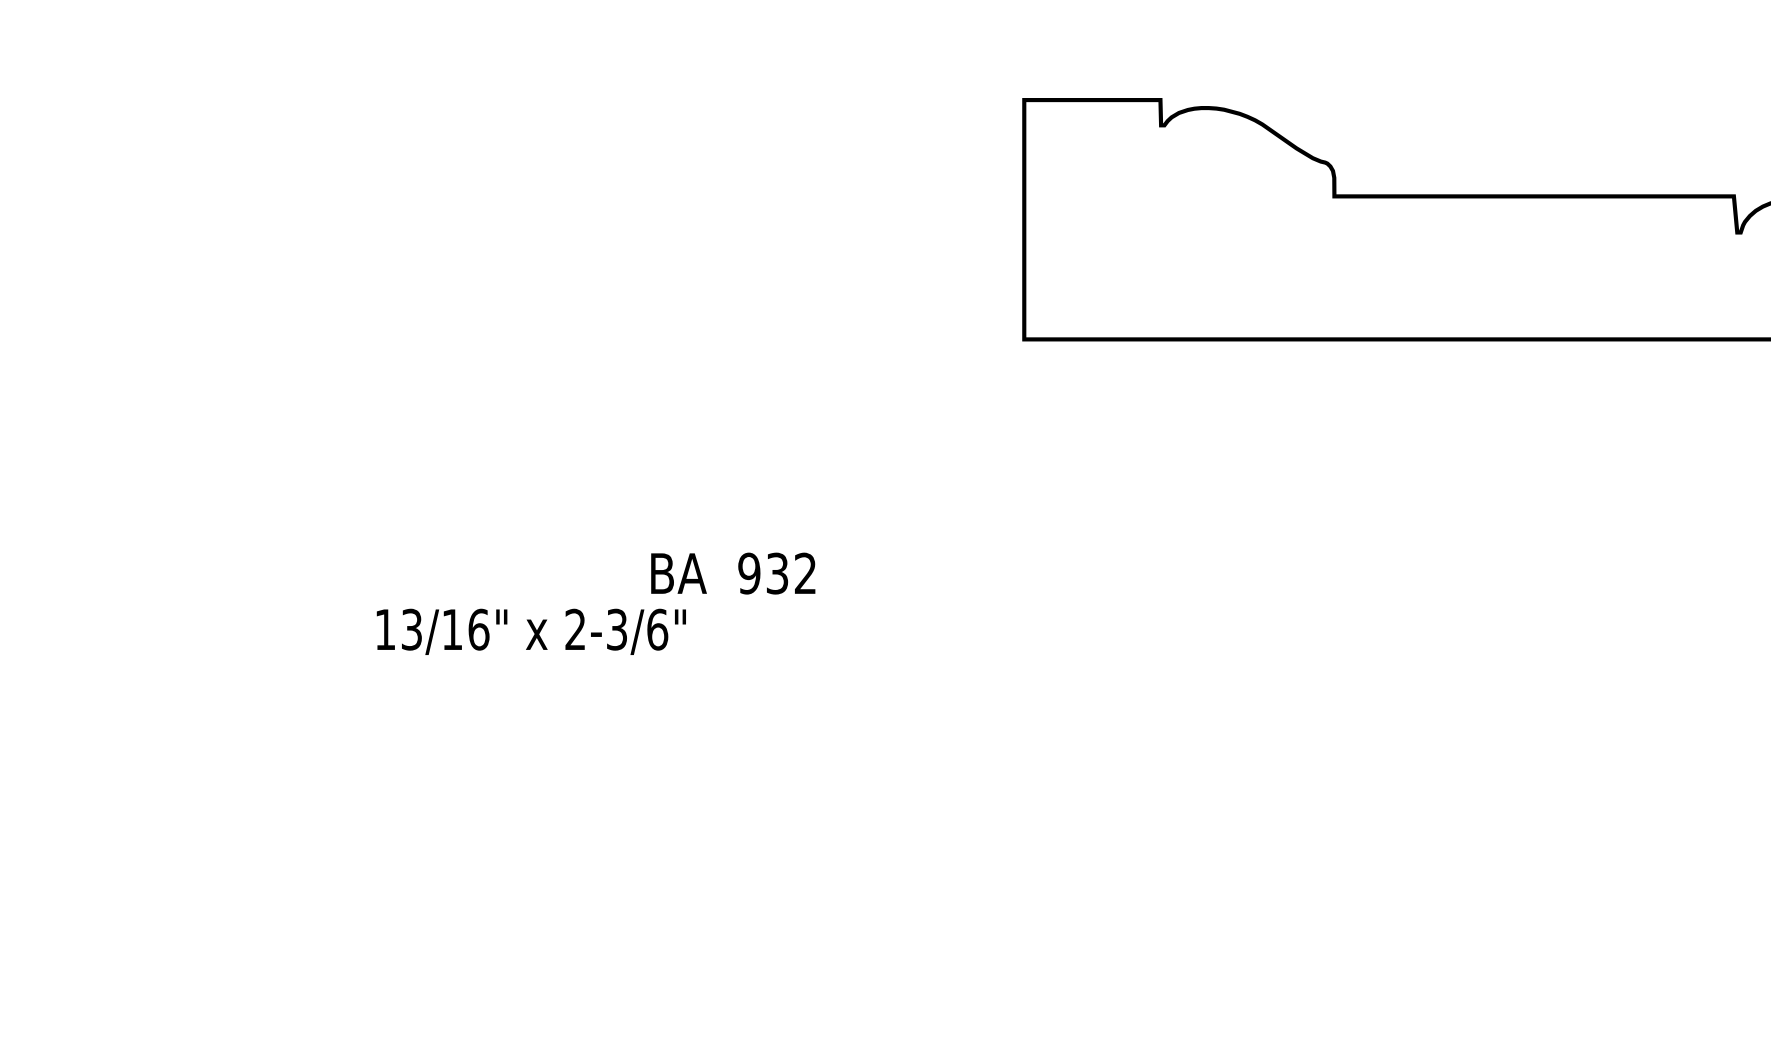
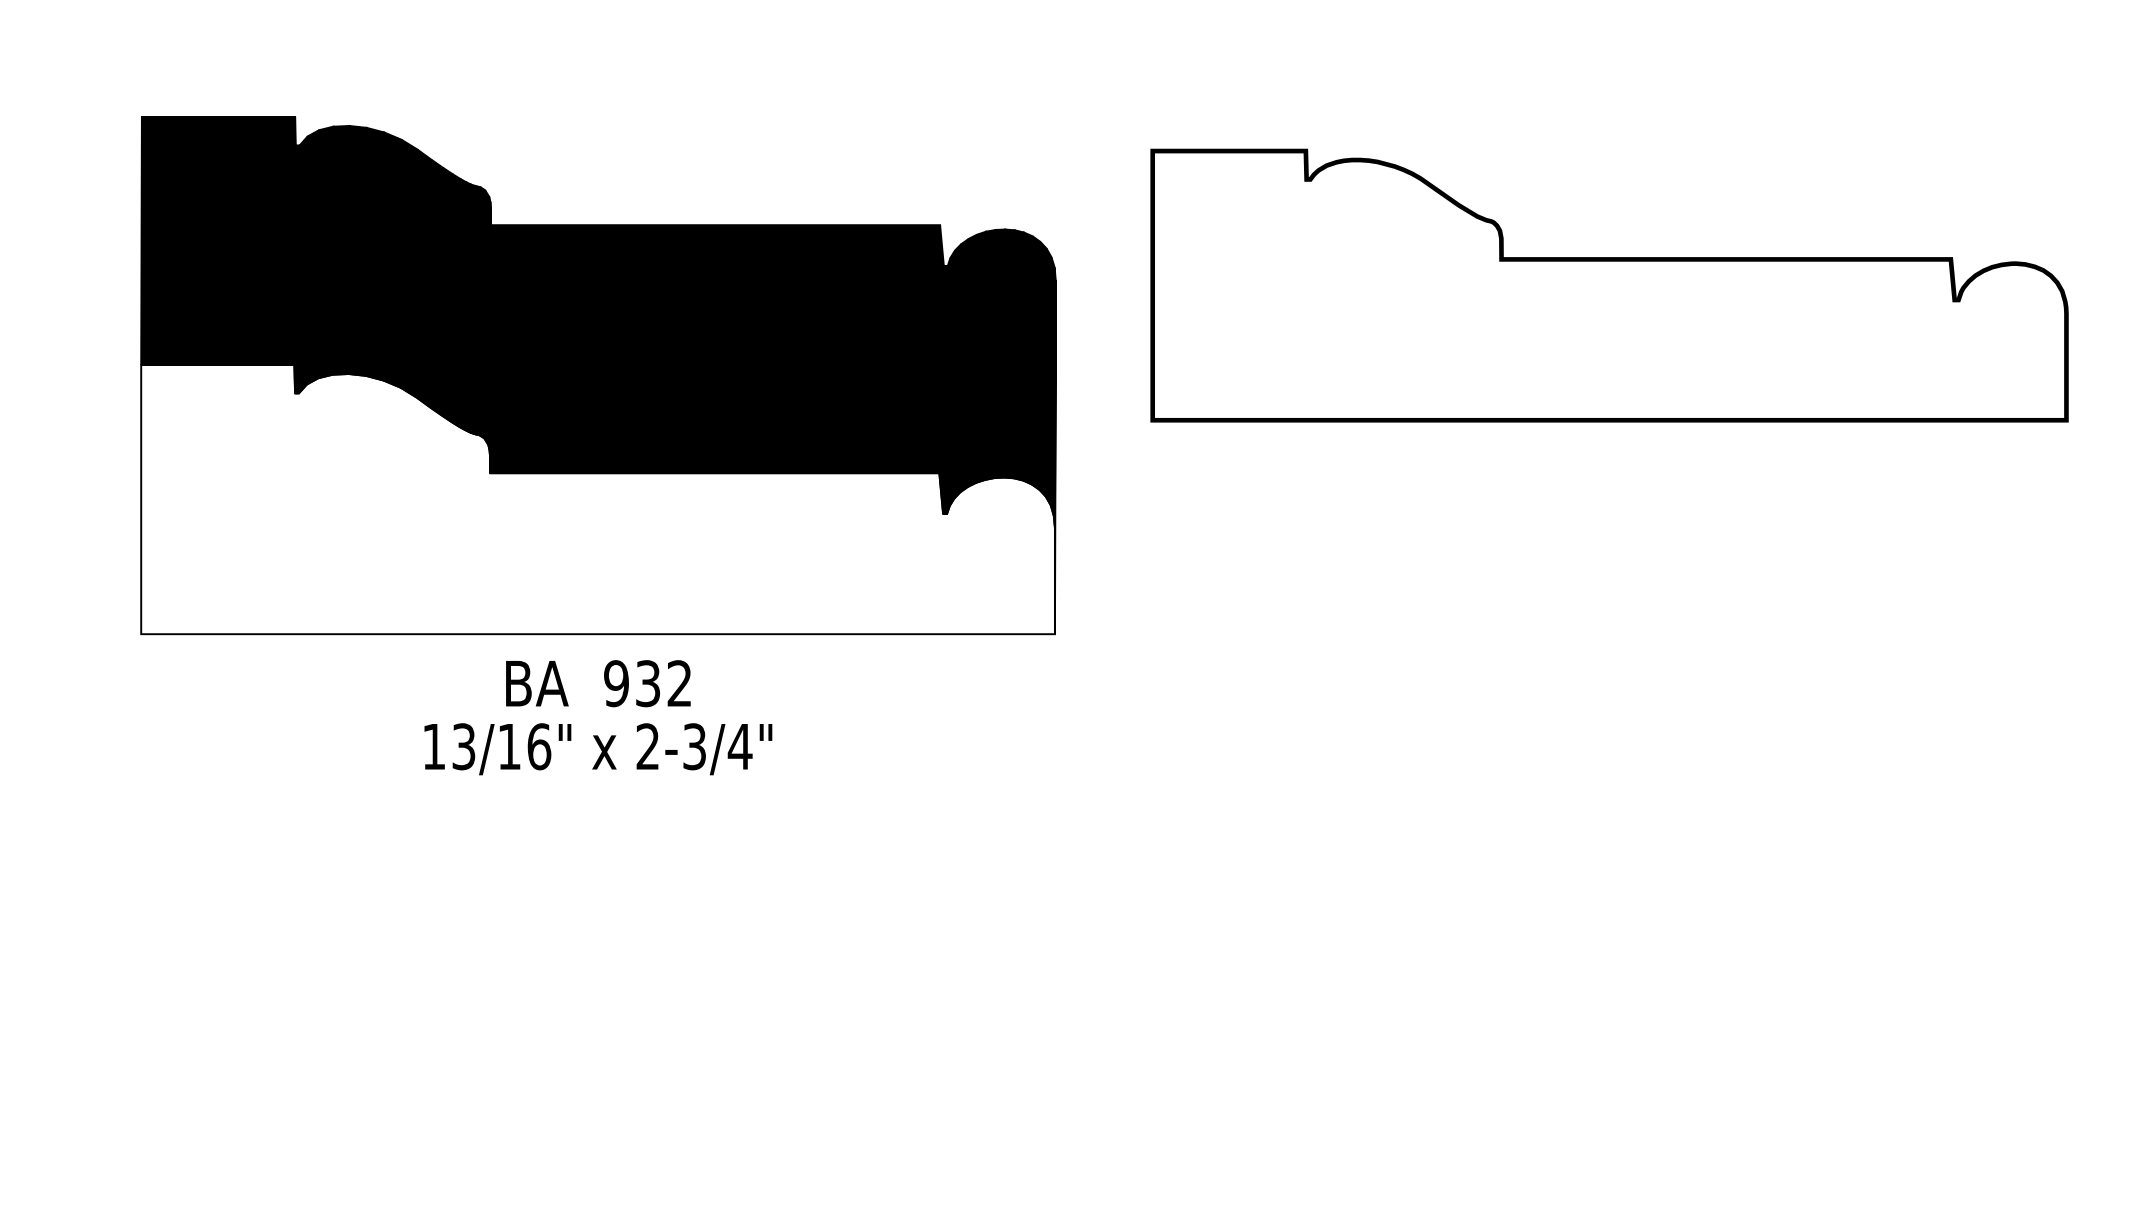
part: (531, 299) -> (598, 375), added
text: (733, 573) -> (598, 683), moved
text: (656, 629) -> (739, 746), 2-3/6" -> 2-3/4"

